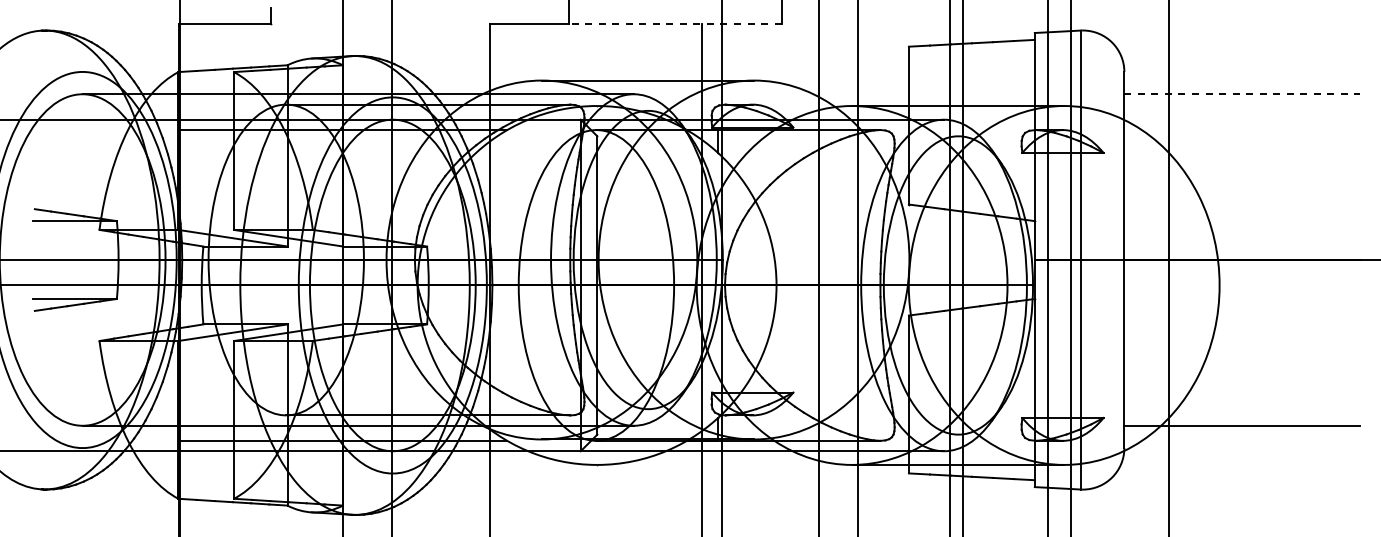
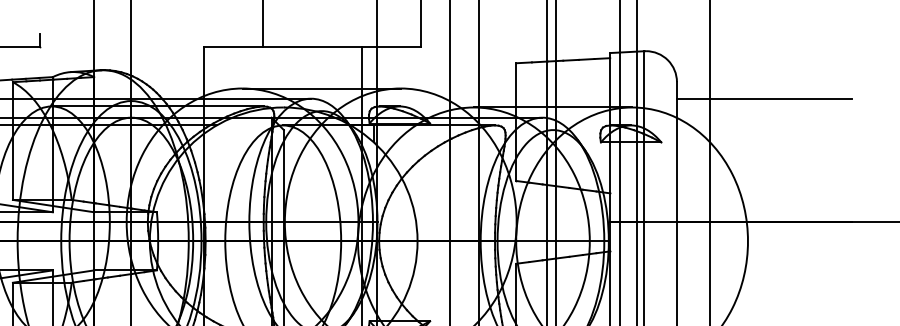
line: (675, 24) -> (342, 46), dashed -> solid
line: (1241, 94) -> (764, 98), dashed -> solid

